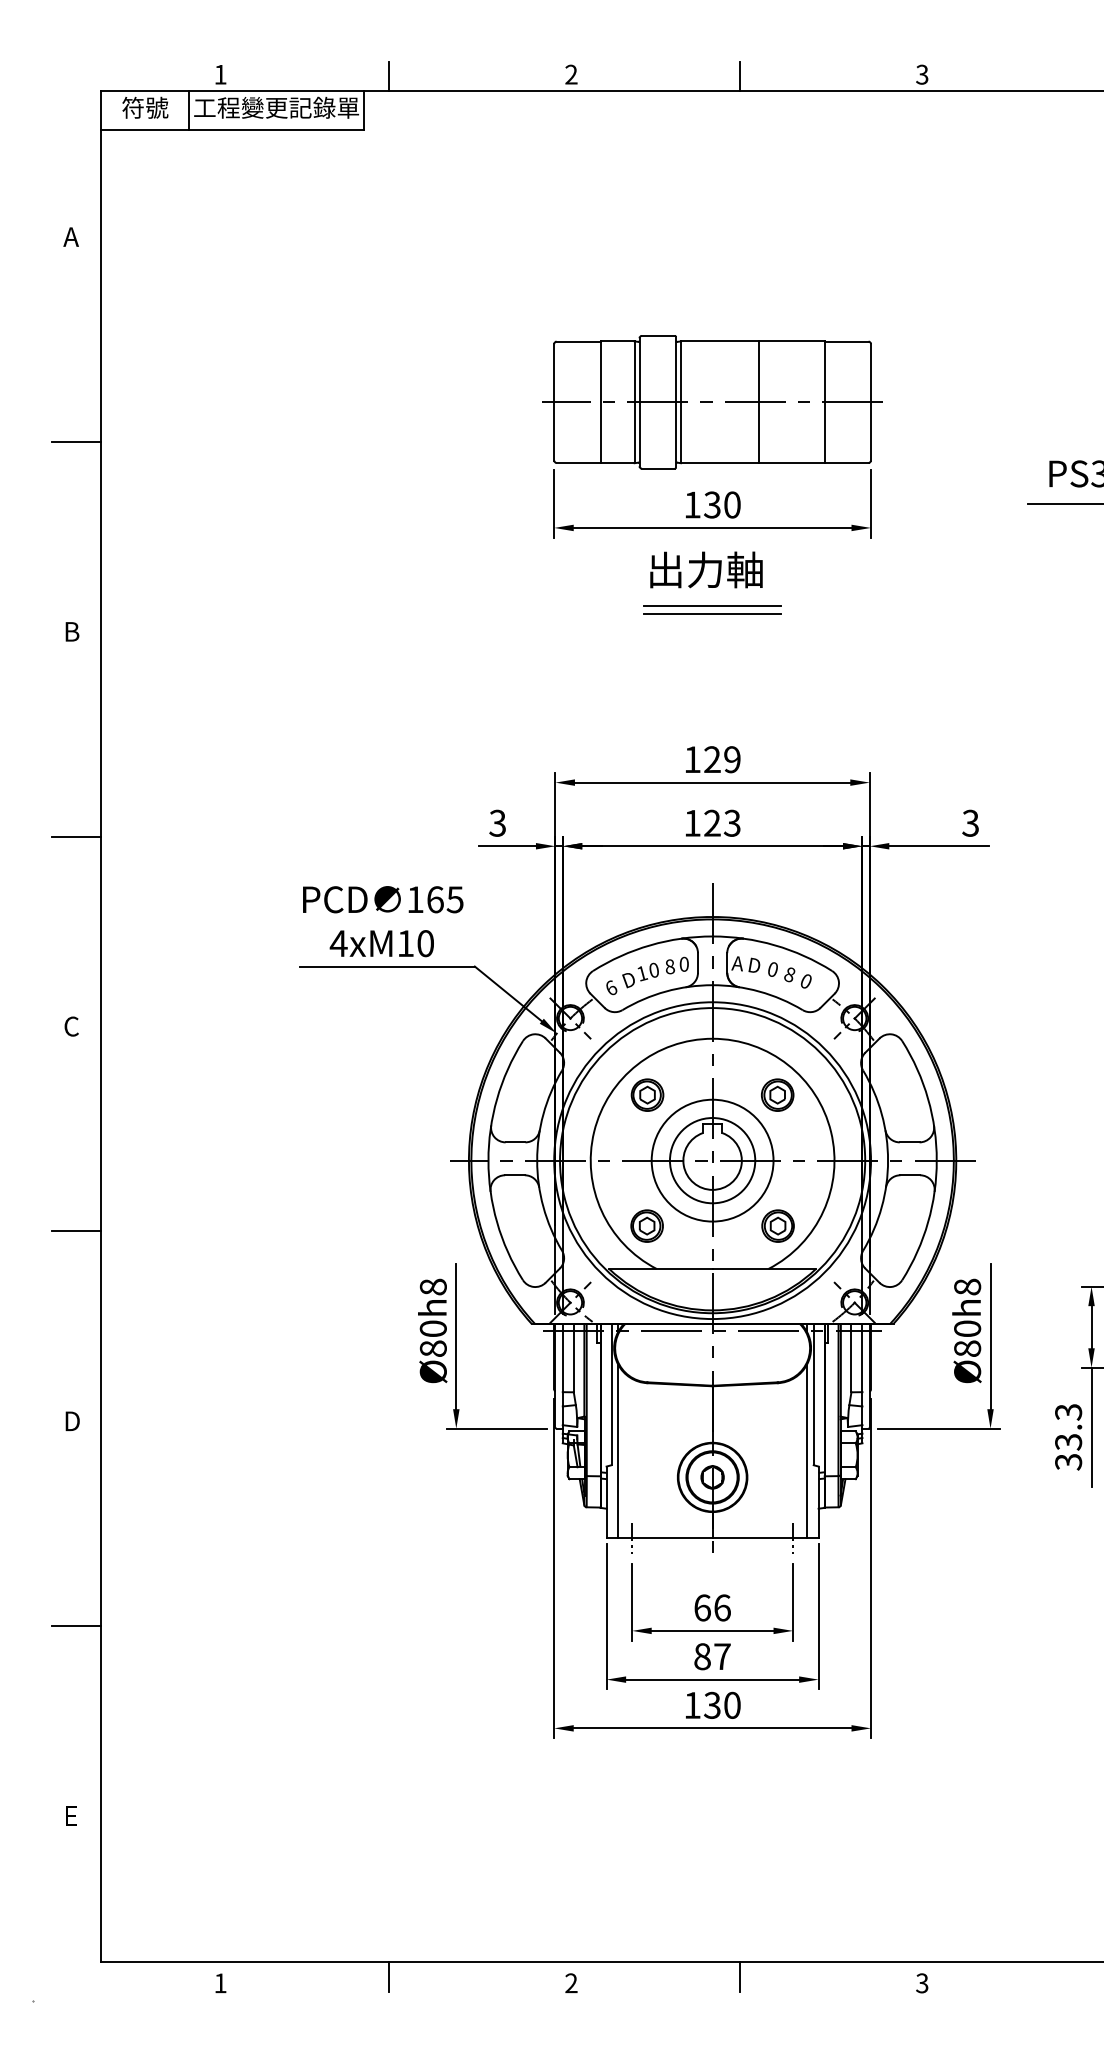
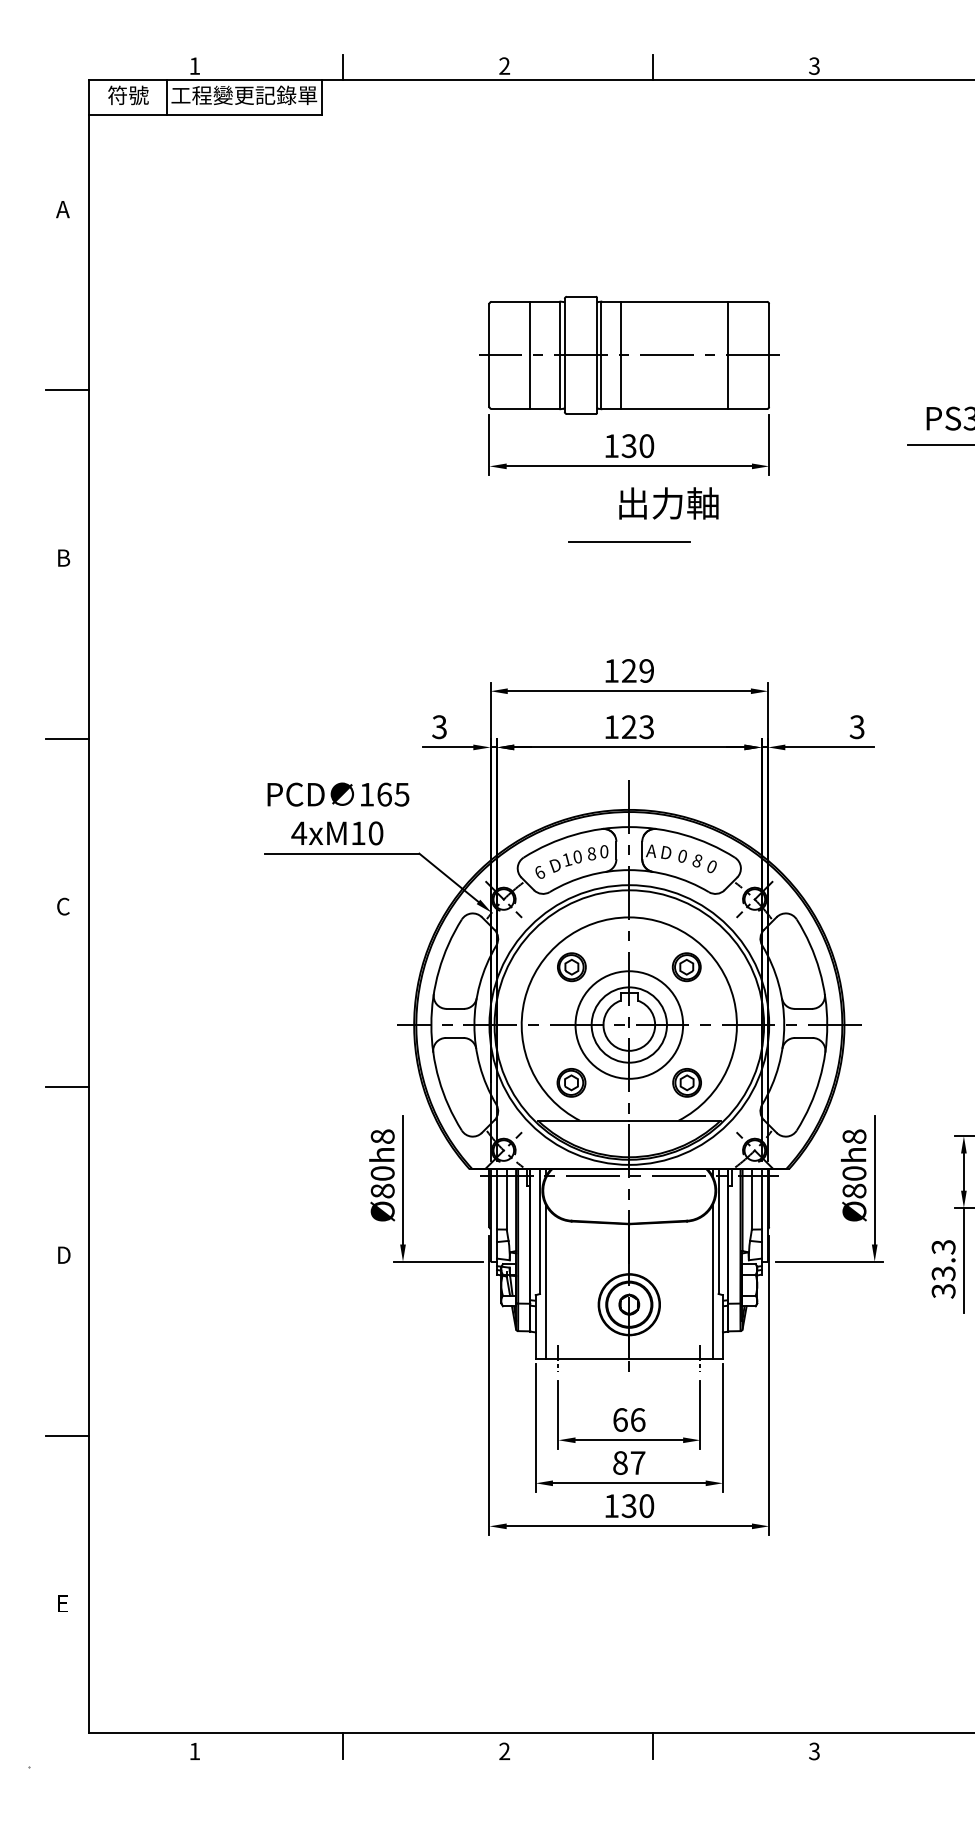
line: (759, 402) -> (621, 355), moved
text: (706, 570) -> (668, 503), moved
line: (711, 606) -> (628, 535), removed

